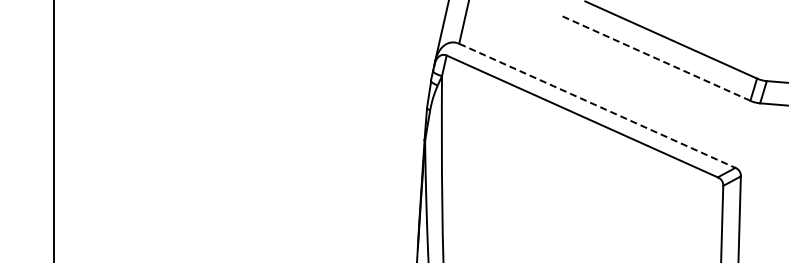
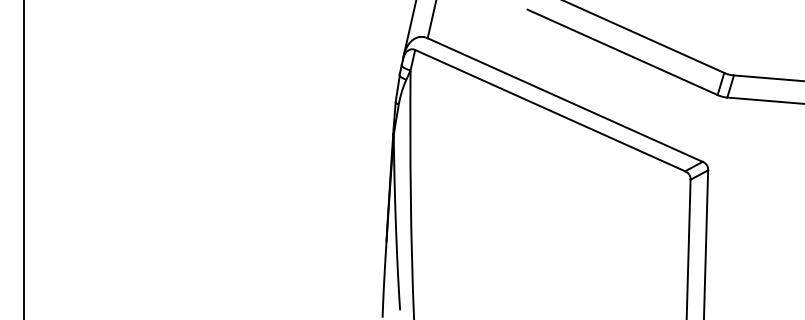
line: (654, 58) -> (622, 52), dashed -> solid
line: (597, 106) -> (565, 100), dashed -> solid

